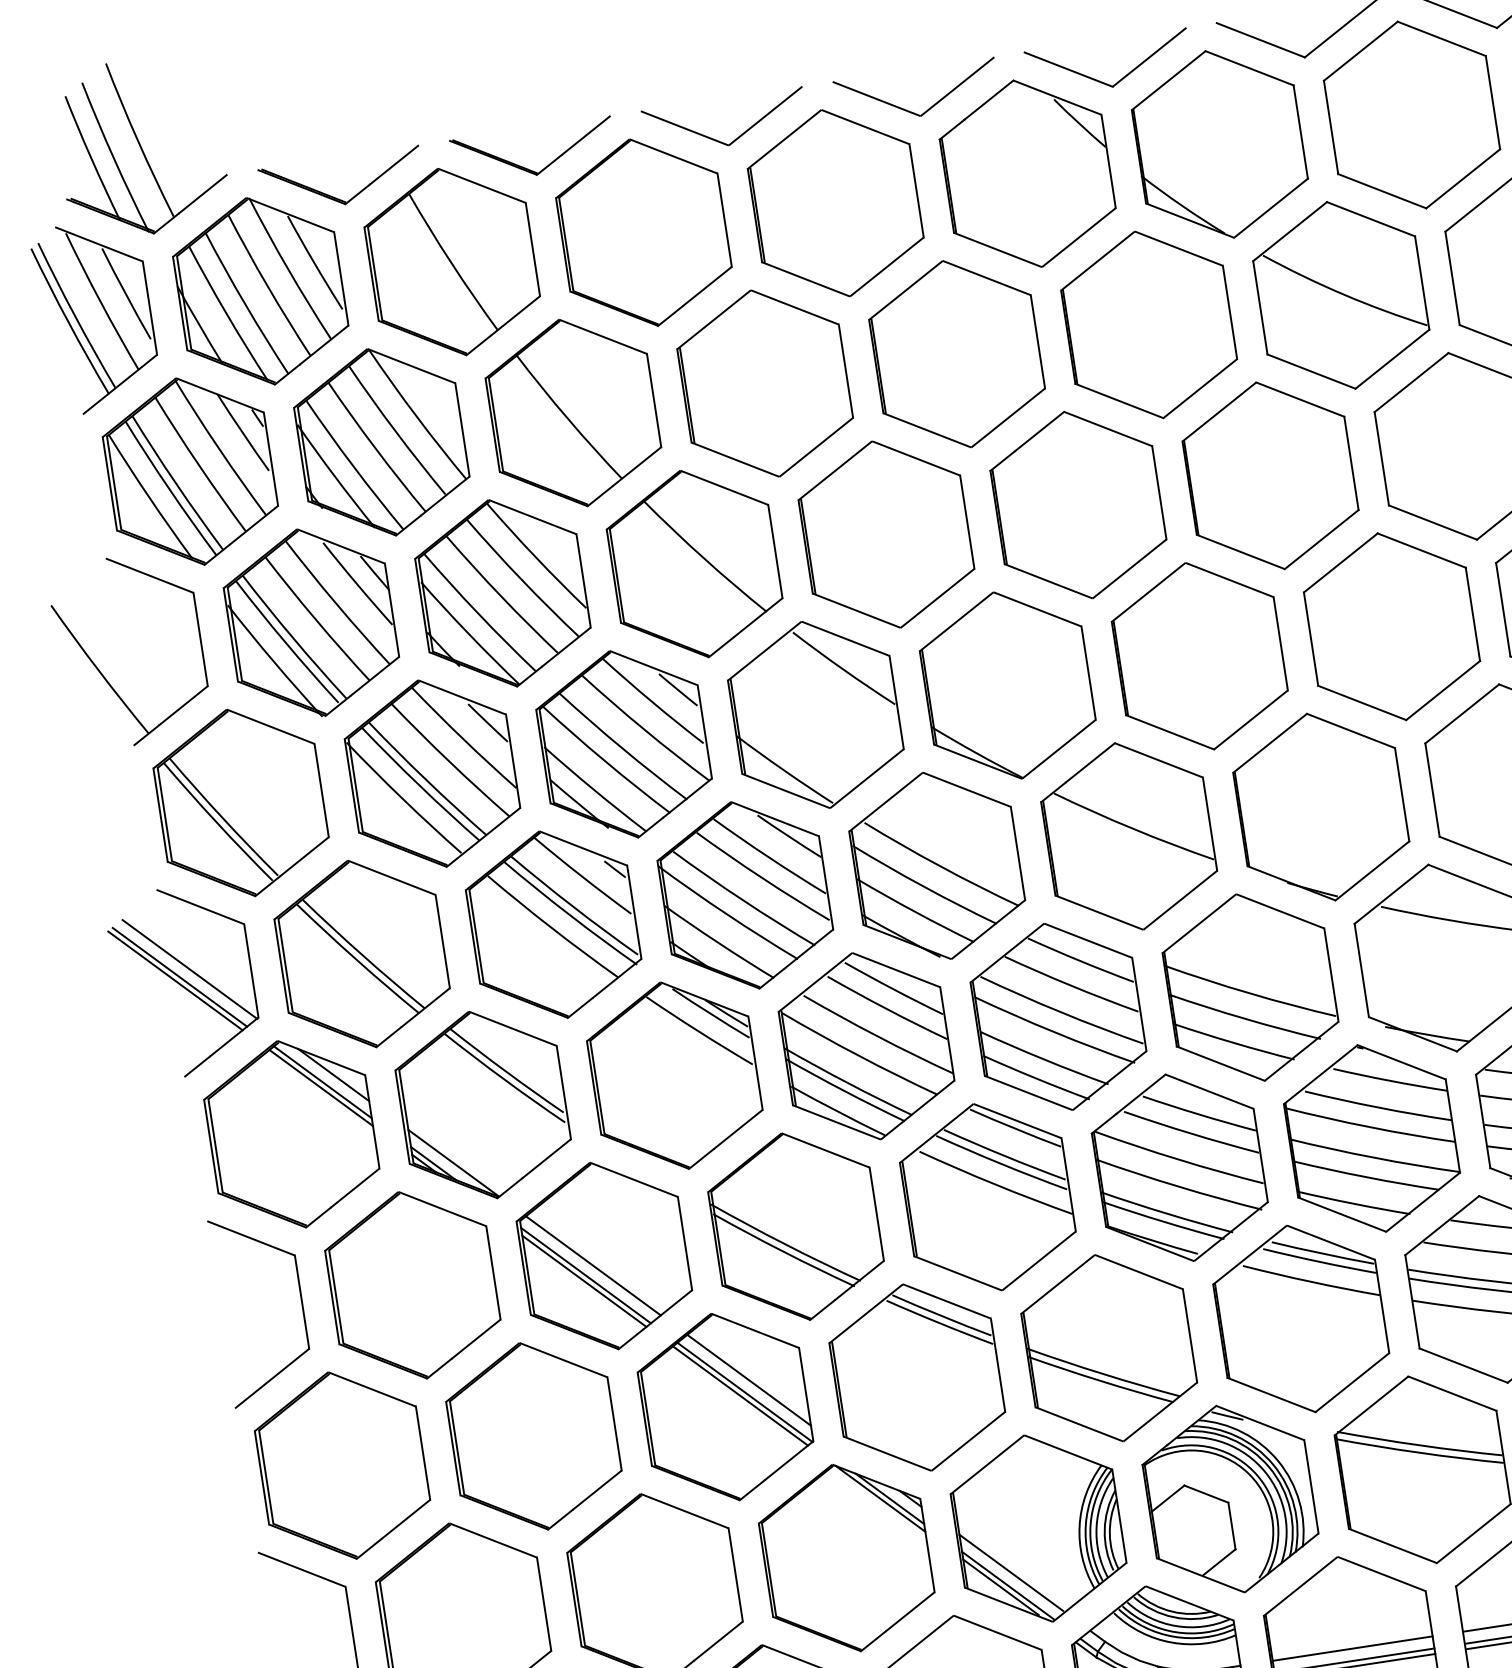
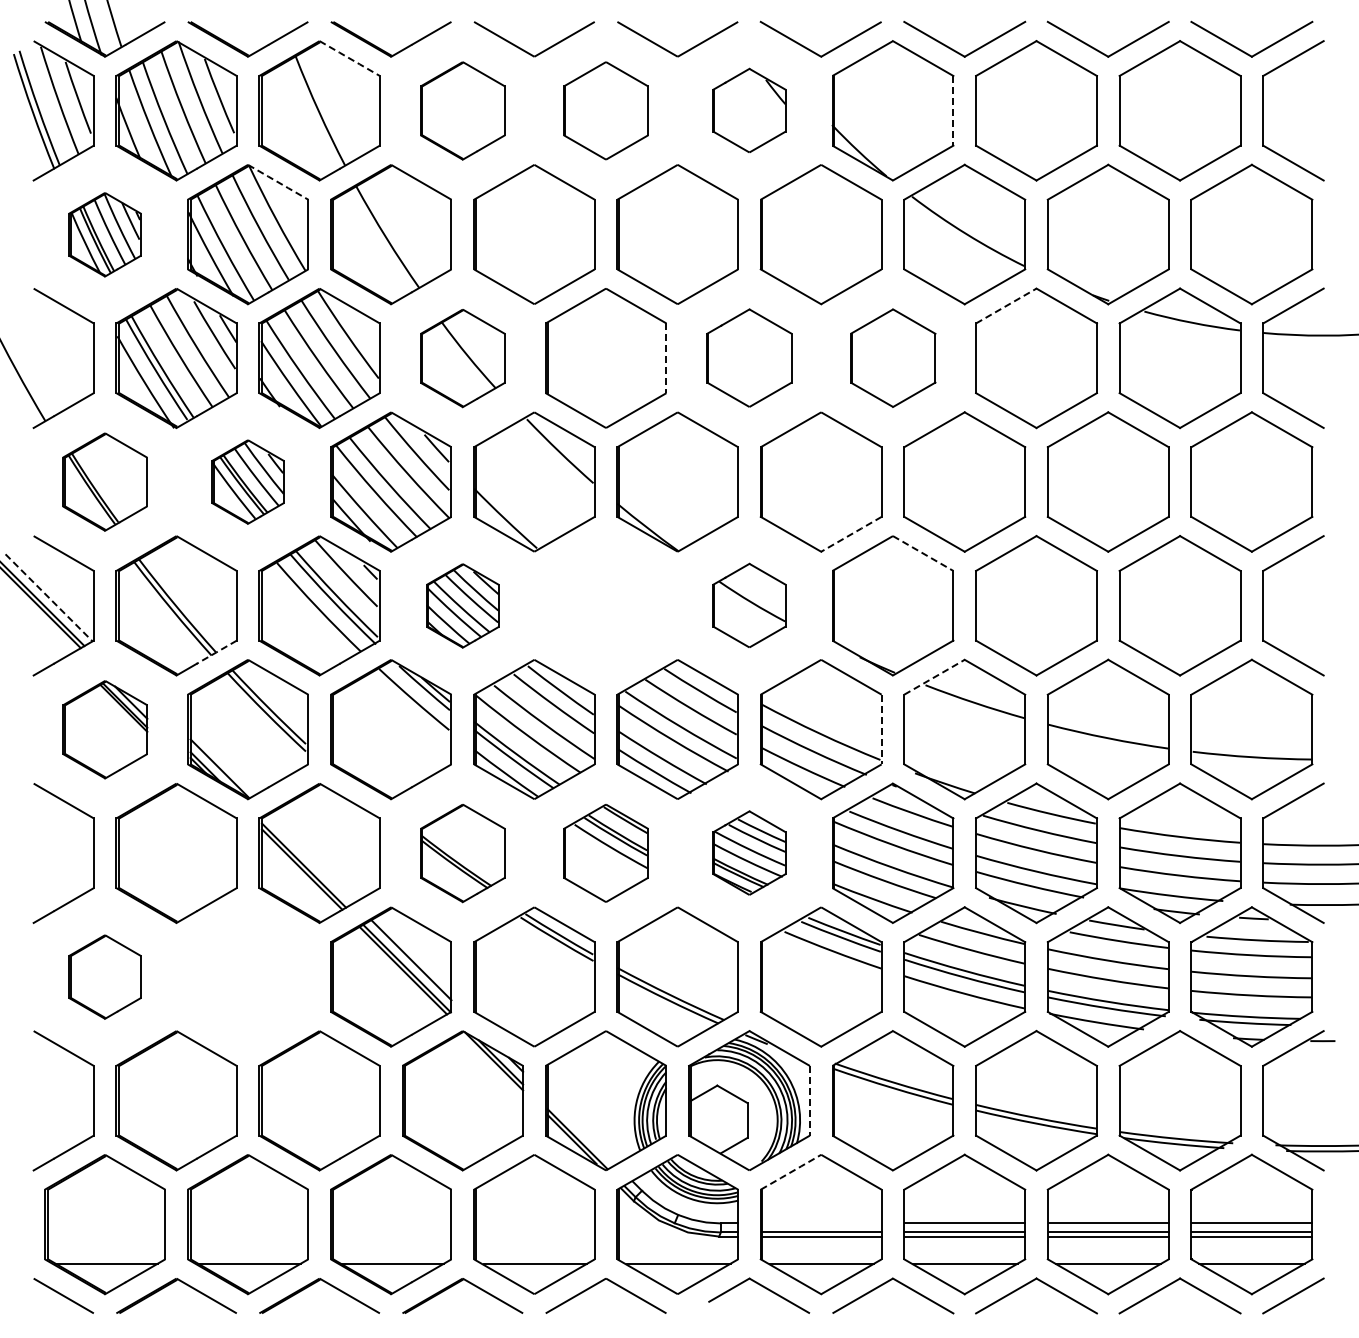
line: (1300, 131) -> (953, 110), solid -> dashed
part: (1027, 173) -> (749, 110), size x0.6
line: (481, 185) -> (349, 58), solid -> dashed
part: (834, 202) -> (605, 110), size x0.7
part: (643, 232) -> (462, 110), size x0.7
line: (411, 366) -> (278, 182), solid -> dashed
line: (1411, 383) -> (1006, 306), solid -> dashed
part: (189, 471) -> (104, 234), size x0.6
part: (1271, 474) -> (893, 357), size x0.7
part: (1078, 504) -> (749, 357), size x0.7
line: (967, 522) -> (666, 358), solid -> dashed
part: (694, 564) -> (462, 358), size x0.7
line: (1252, 718) -> (852, 533), solid -> dashed
line: (1351, 730) -> (923, 553), solid -> dashed
part: (431, 772) -> (247, 481), size x0.6
part: (240, 802) -> (104, 481), size x0.7
part: (1129, 836) -> (749, 605), size x0.6
part: (936, 865) -> (605, 605), removed
part: (744, 894) -> (462, 605), size x0.6
line: (1391, 894) -> (934, 677), solid -> dashed
line: (190, 968) -> (49, 597), solid -> dashed
line: (1331, 975) -> (881, 729), solid -> dashed
line: (425, 1008) -> (216, 652), solid -> dashed
part: (292, 1134) -> (105, 729), size x0.7
part: (1179, 1166) -> (749, 852), size x0.6
part: (987, 1197) -> (605, 853), size x0.7
part: (795, 1226) -> (462, 853), size x0.7
line: (593, 1264) -> (310, 858), removed
part: (533, 1435) -> (247, 976), removed
part: (341, 1464) -> (104, 976), size x0.6
line: (1310, 1486) -> (809, 1100), solid -> dashed
line: (1010, 1572) -> (580, 1129), removed
line: (1301, 1586) -> (791, 1172), solid -> dashed
line: (1352, 1648) -> (821, 1223), removed

